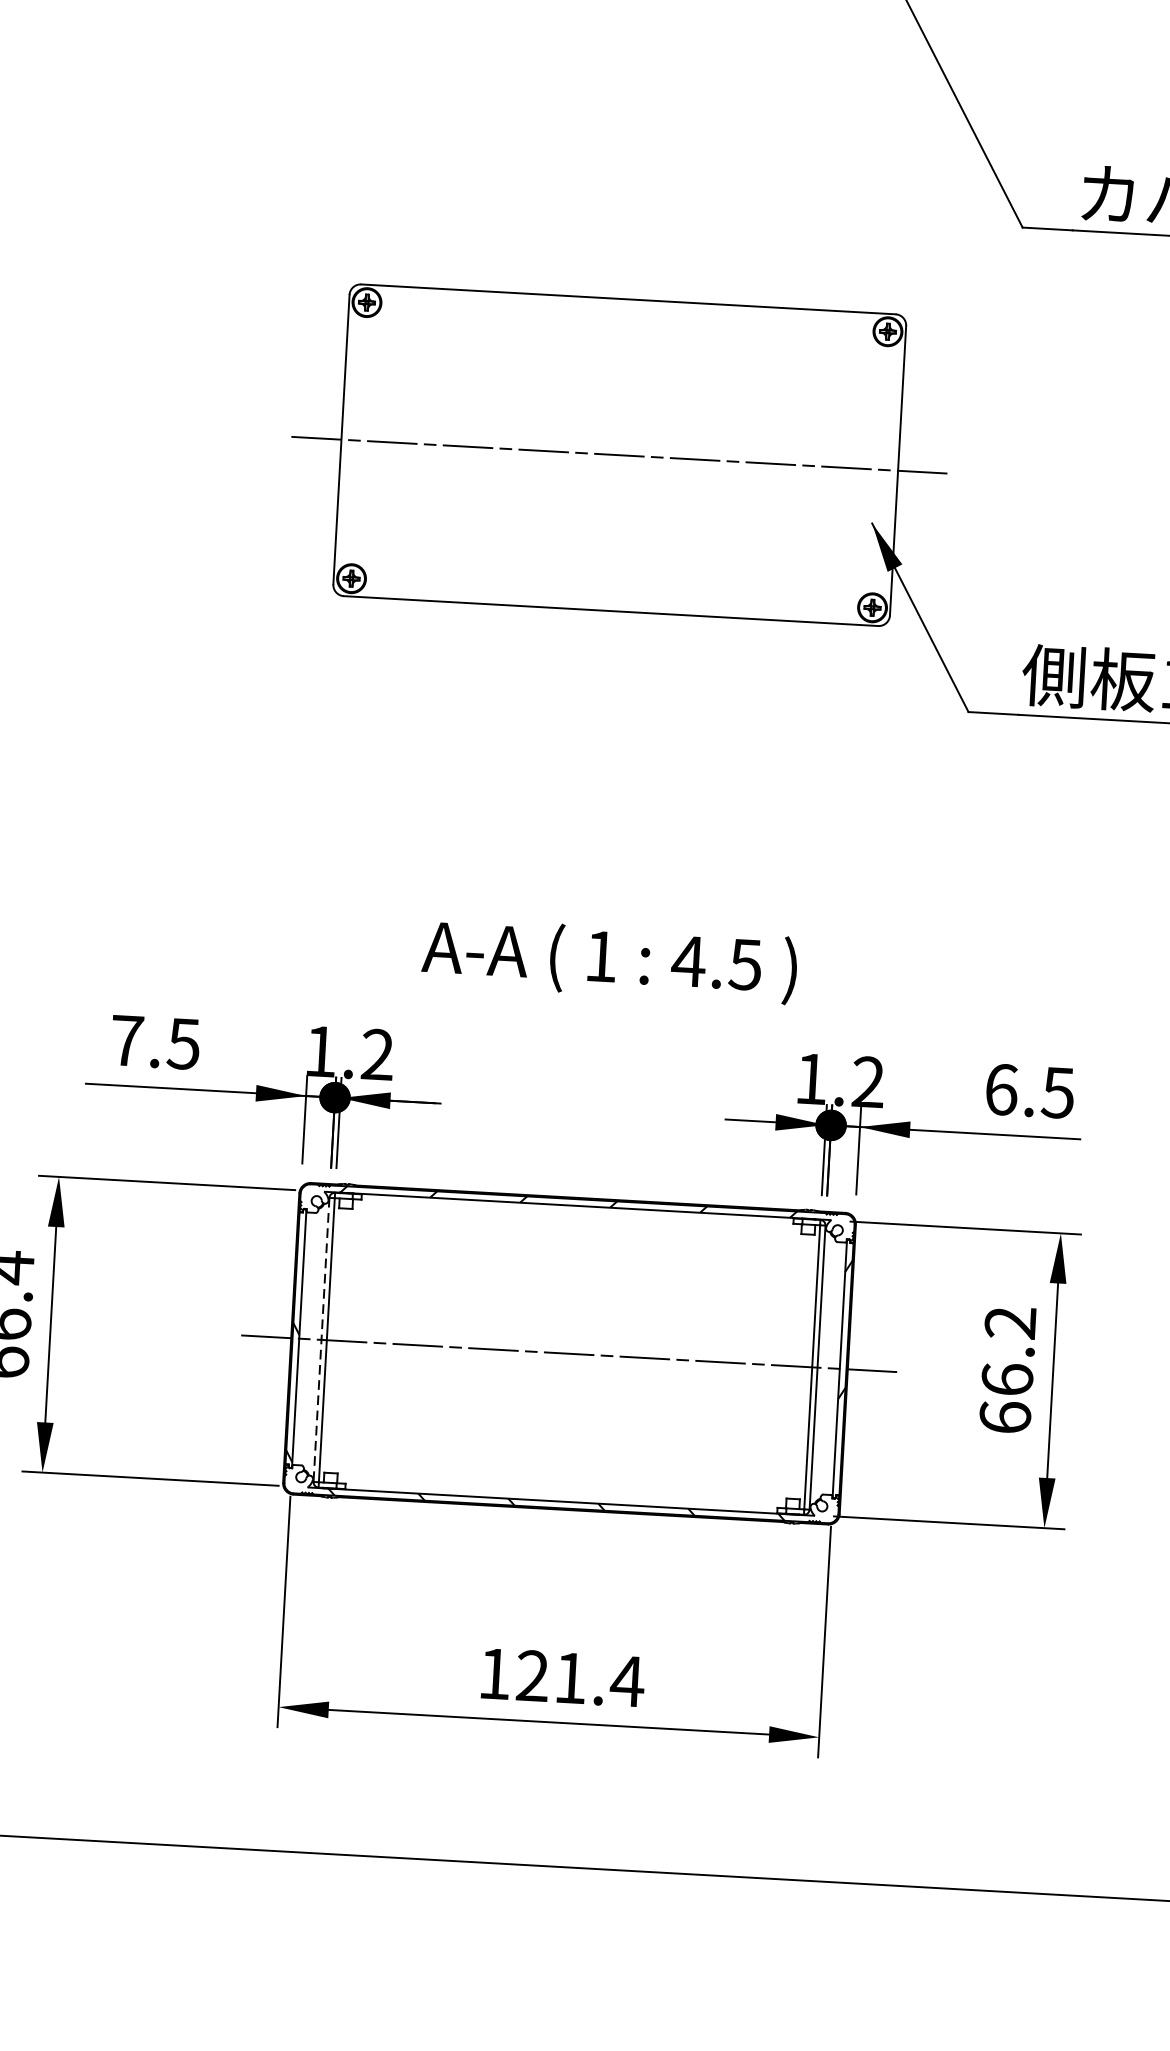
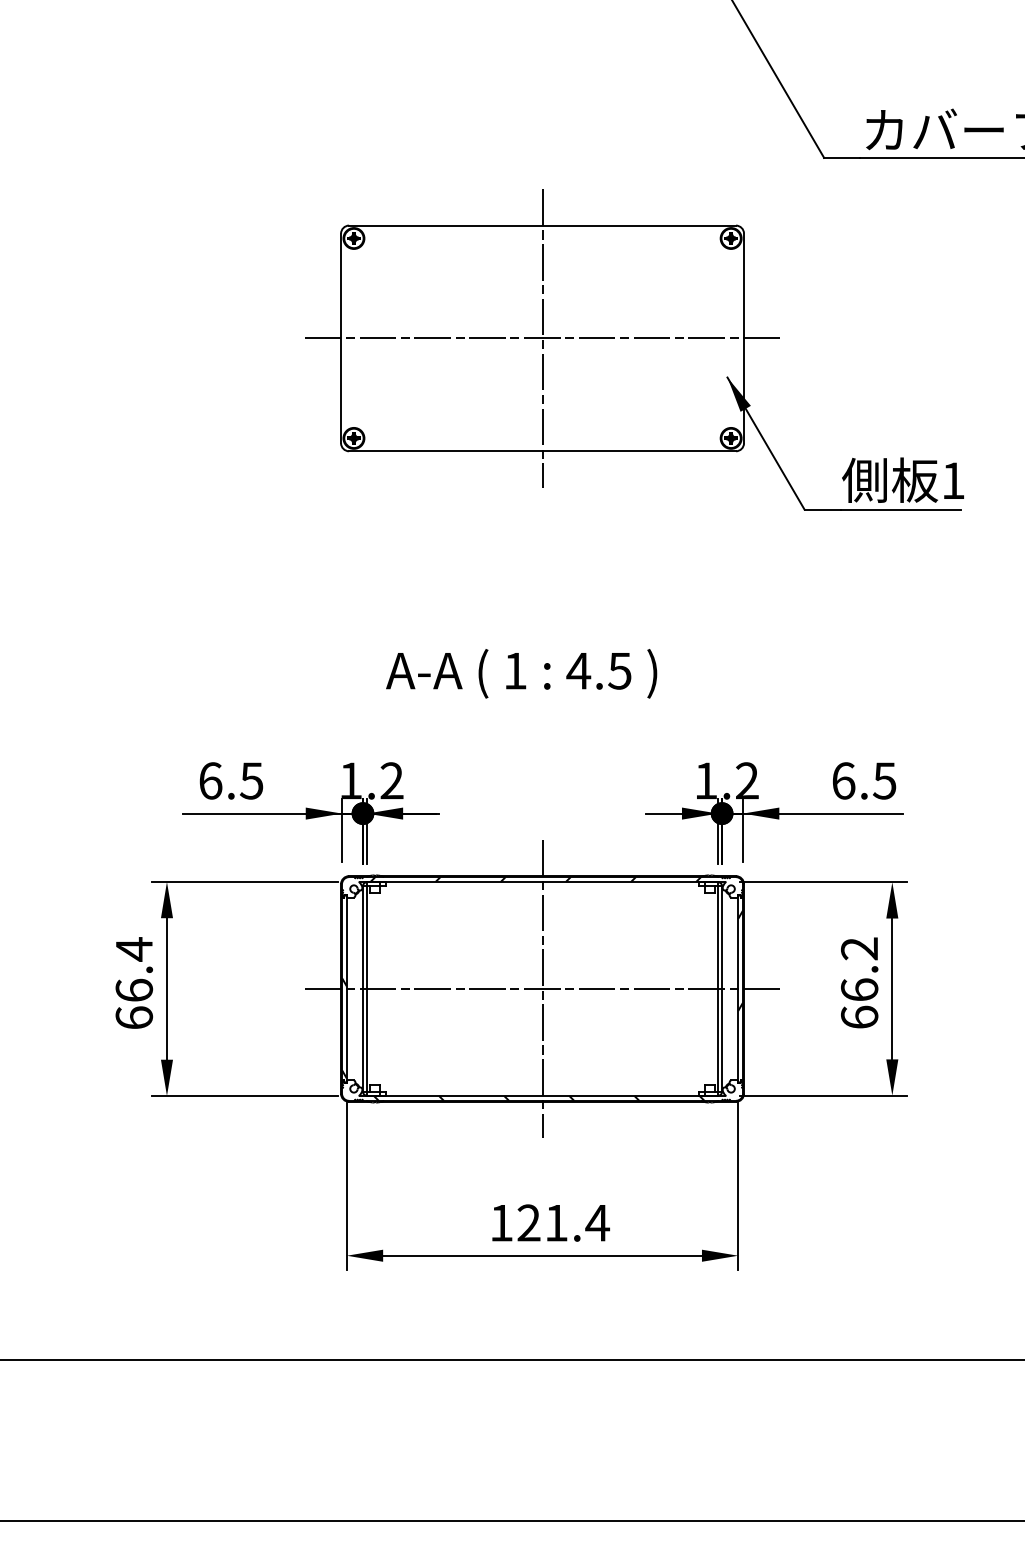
line: (619, 455) -> (542, 338), added
text: (609, 960) -> (521, 673), moved
text: (126, 1040) -> (210, 780), 7.5 -> 6.5
line: (320, 1339) -> (362, 988), dashed -> solid
line: (569, 1353) -> (542, 988), added

